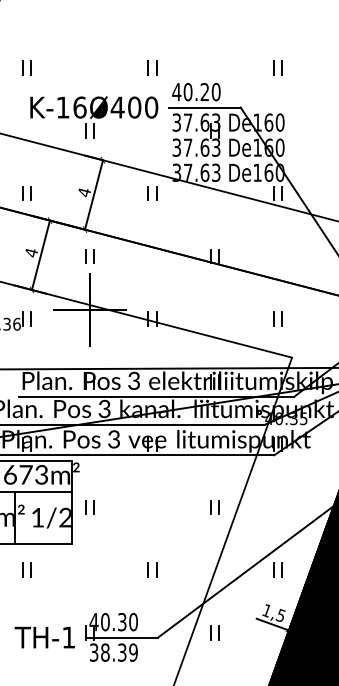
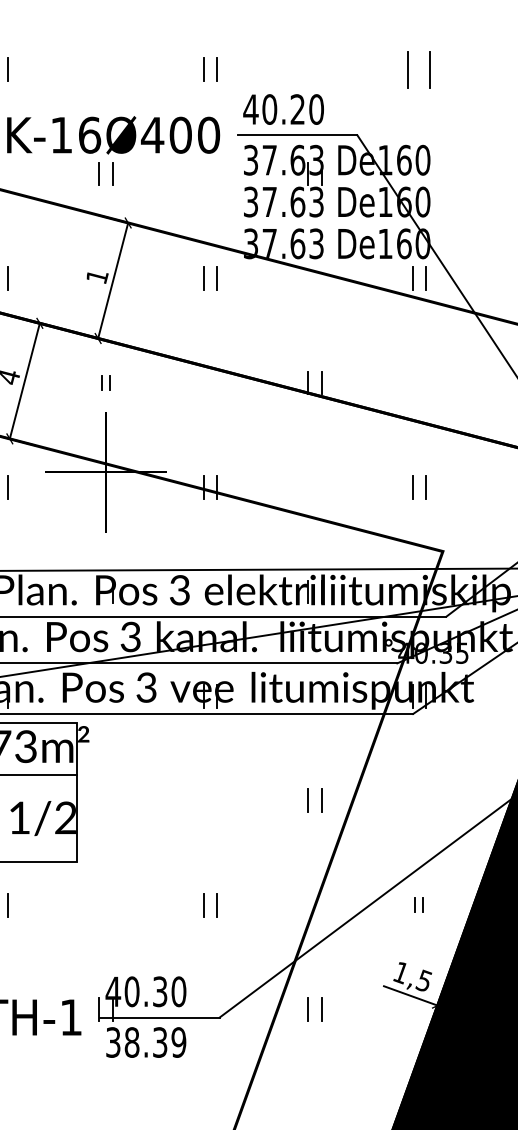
part: (277, 67) -> (418, 68), size x1.6
text: (84, 192) -> (97, 276), 4 -> 1
part: (89, 256) -> (105, 383), size x0.6
part: (89, 507) -> (105, 800), removed
part: (277, 569) -> (418, 904), size x0.6

